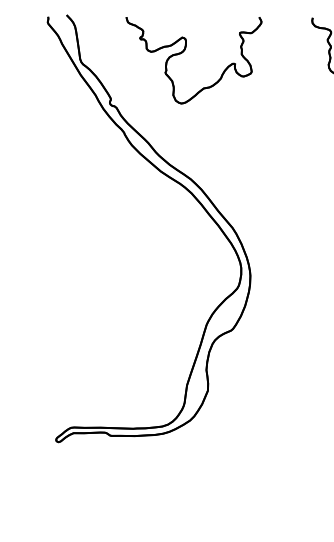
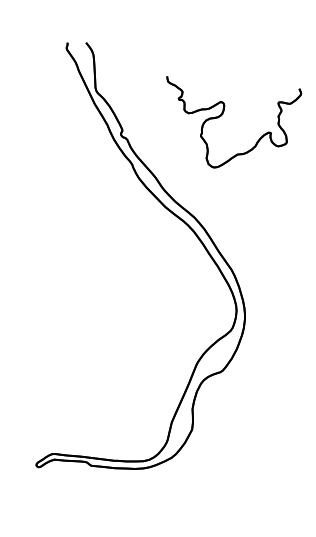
part: (184, 51) -> (221, 115), moved

